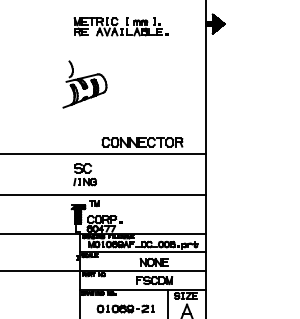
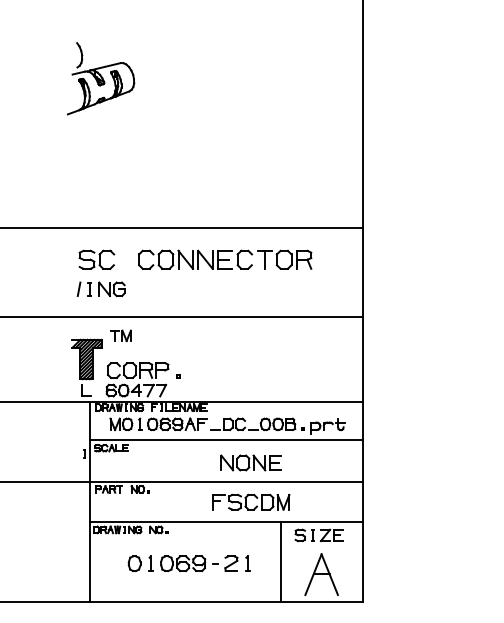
part: (84, 84) -> (99, 78), size x0.71
part: (142, 142) -> (225, 259), moved

